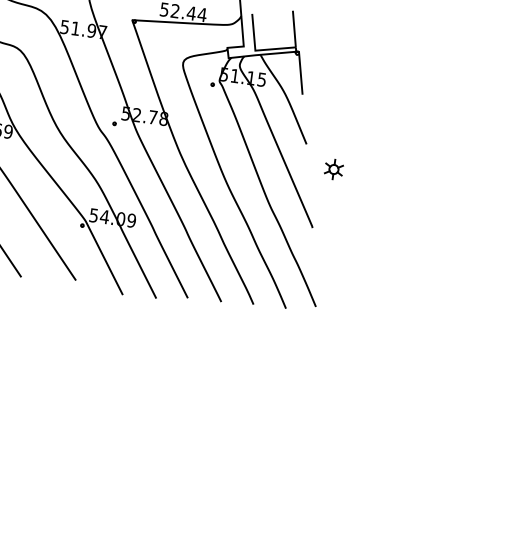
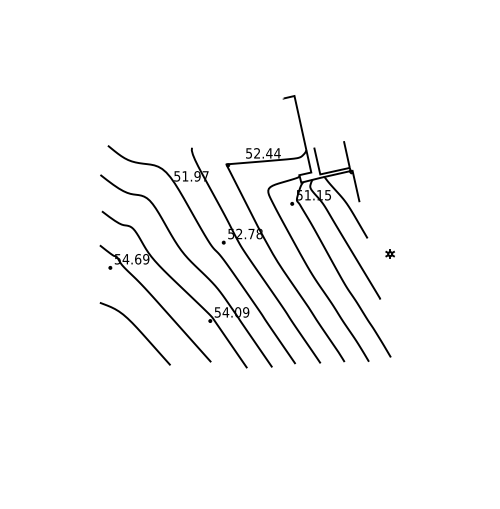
part: (333, 168) -> (389, 253), size x0.6

